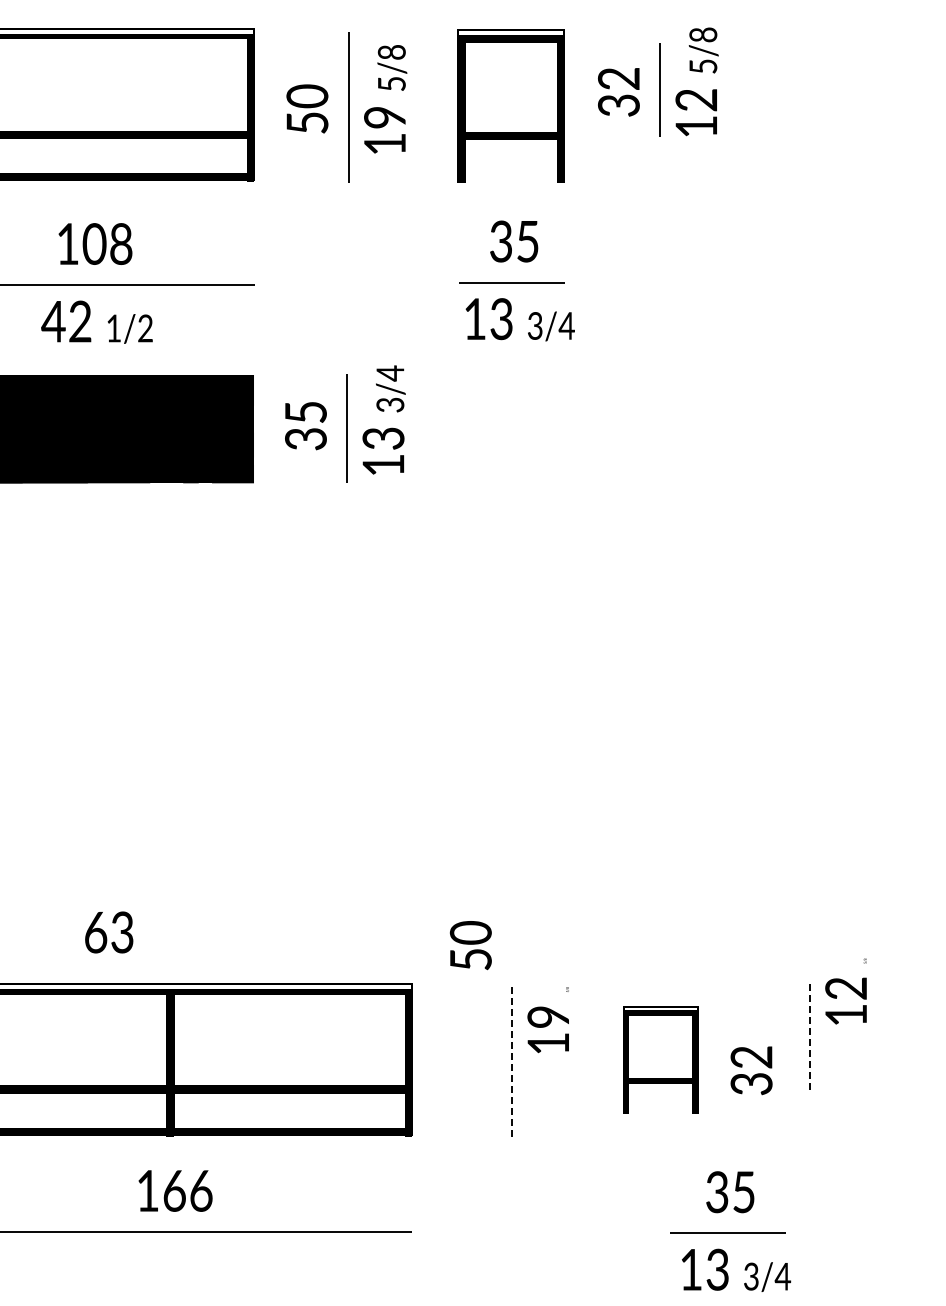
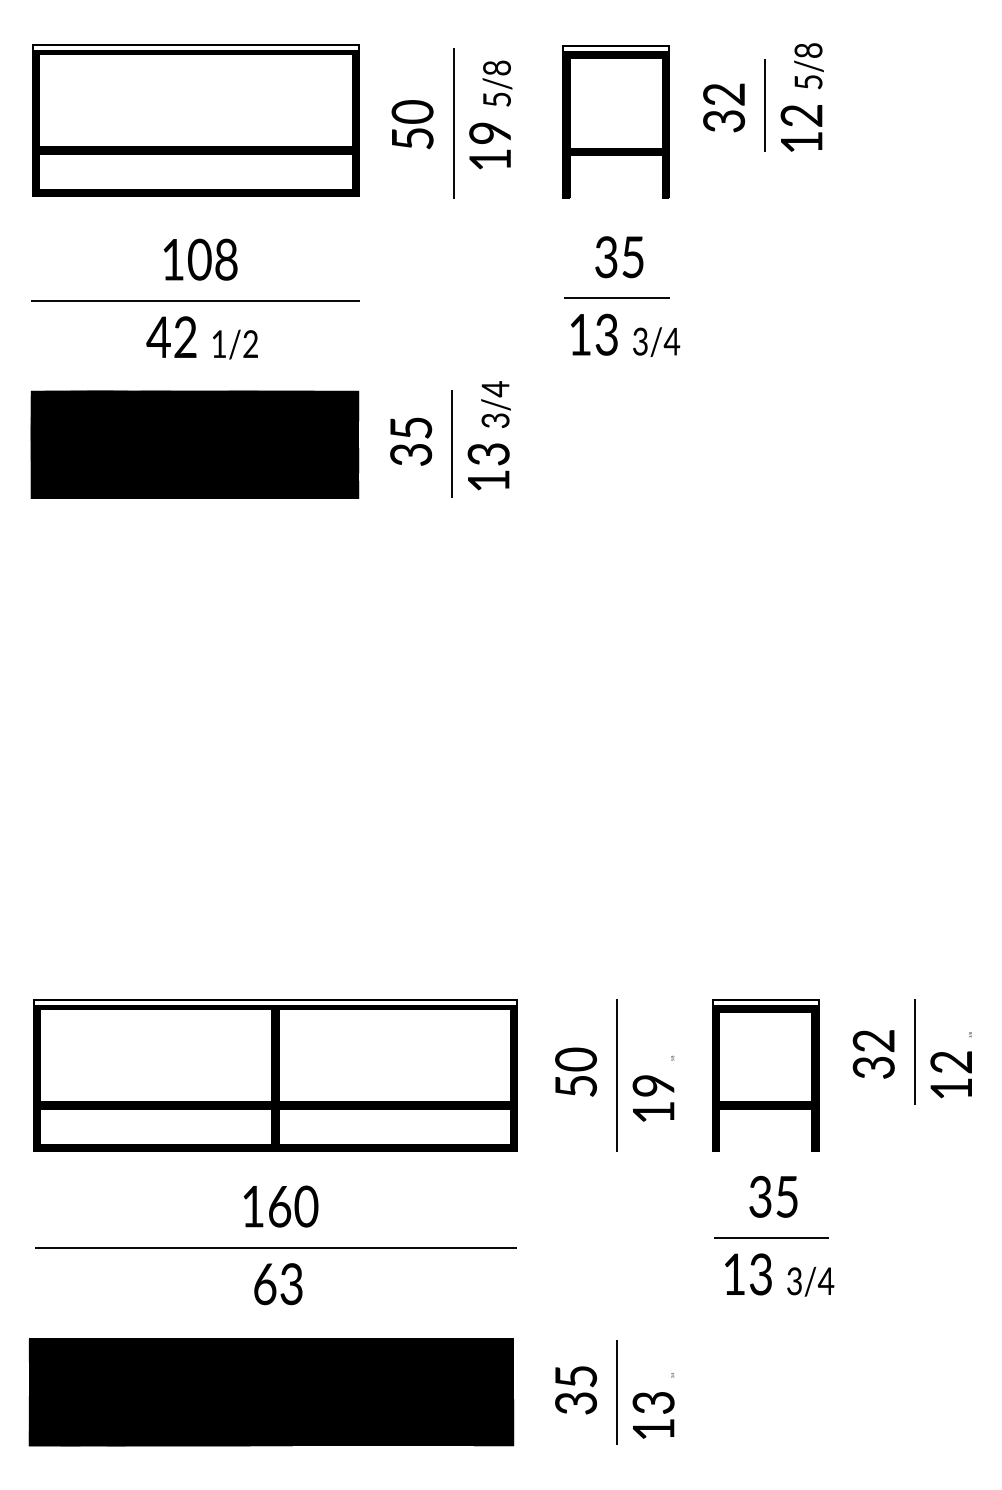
text: (109, 932) -> (278, 1284), moved
text: (470, 944) -> (575, 1071), moved
text: (845, 991) -> (950, 1065), moved
text: (548, 1019) -> (653, 1088), moved
line: (809, 1035) -> (914, 1051), dashed -> solid
line: (512, 1059) -> (617, 1075), dashed -> solid
part: (660, 1059) -> (765, 1075), size x1.43
text: (751, 1070) -> (873, 1054), moved
text: (201, 1190) -> (306, 1206), 166 -> 160
part: (731, 1230) -> (774, 1235), moved

